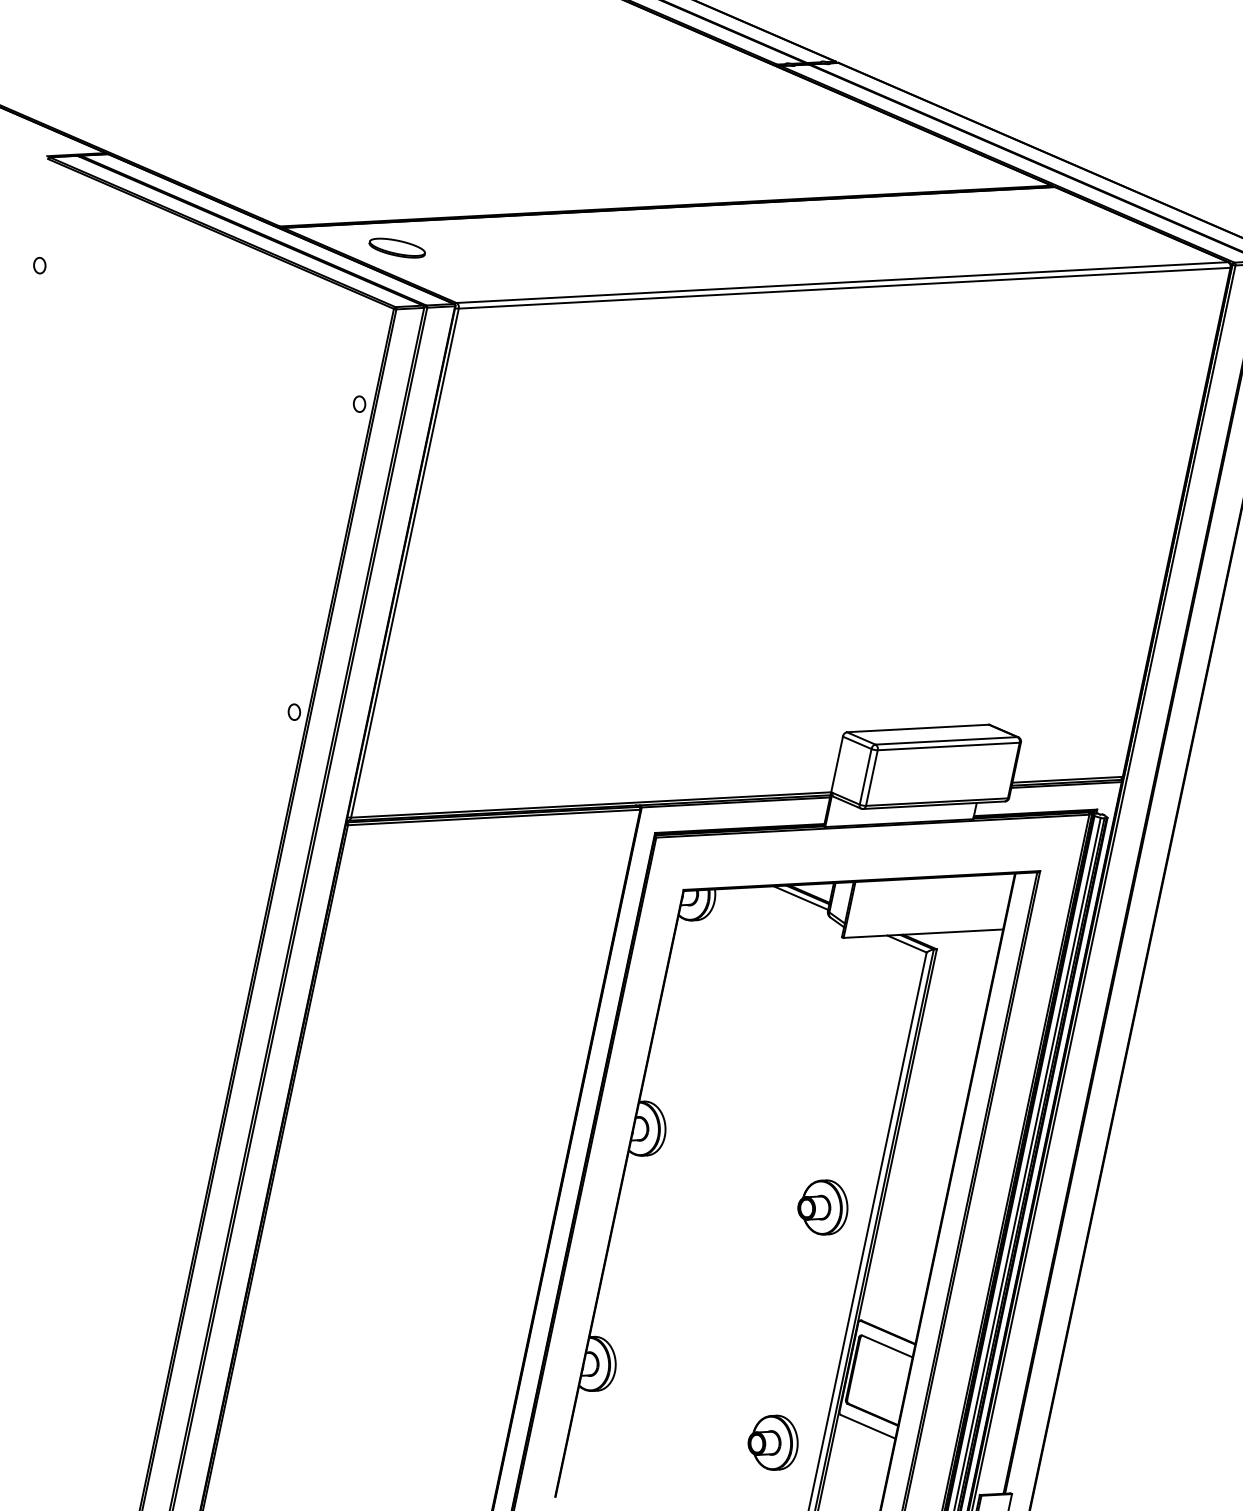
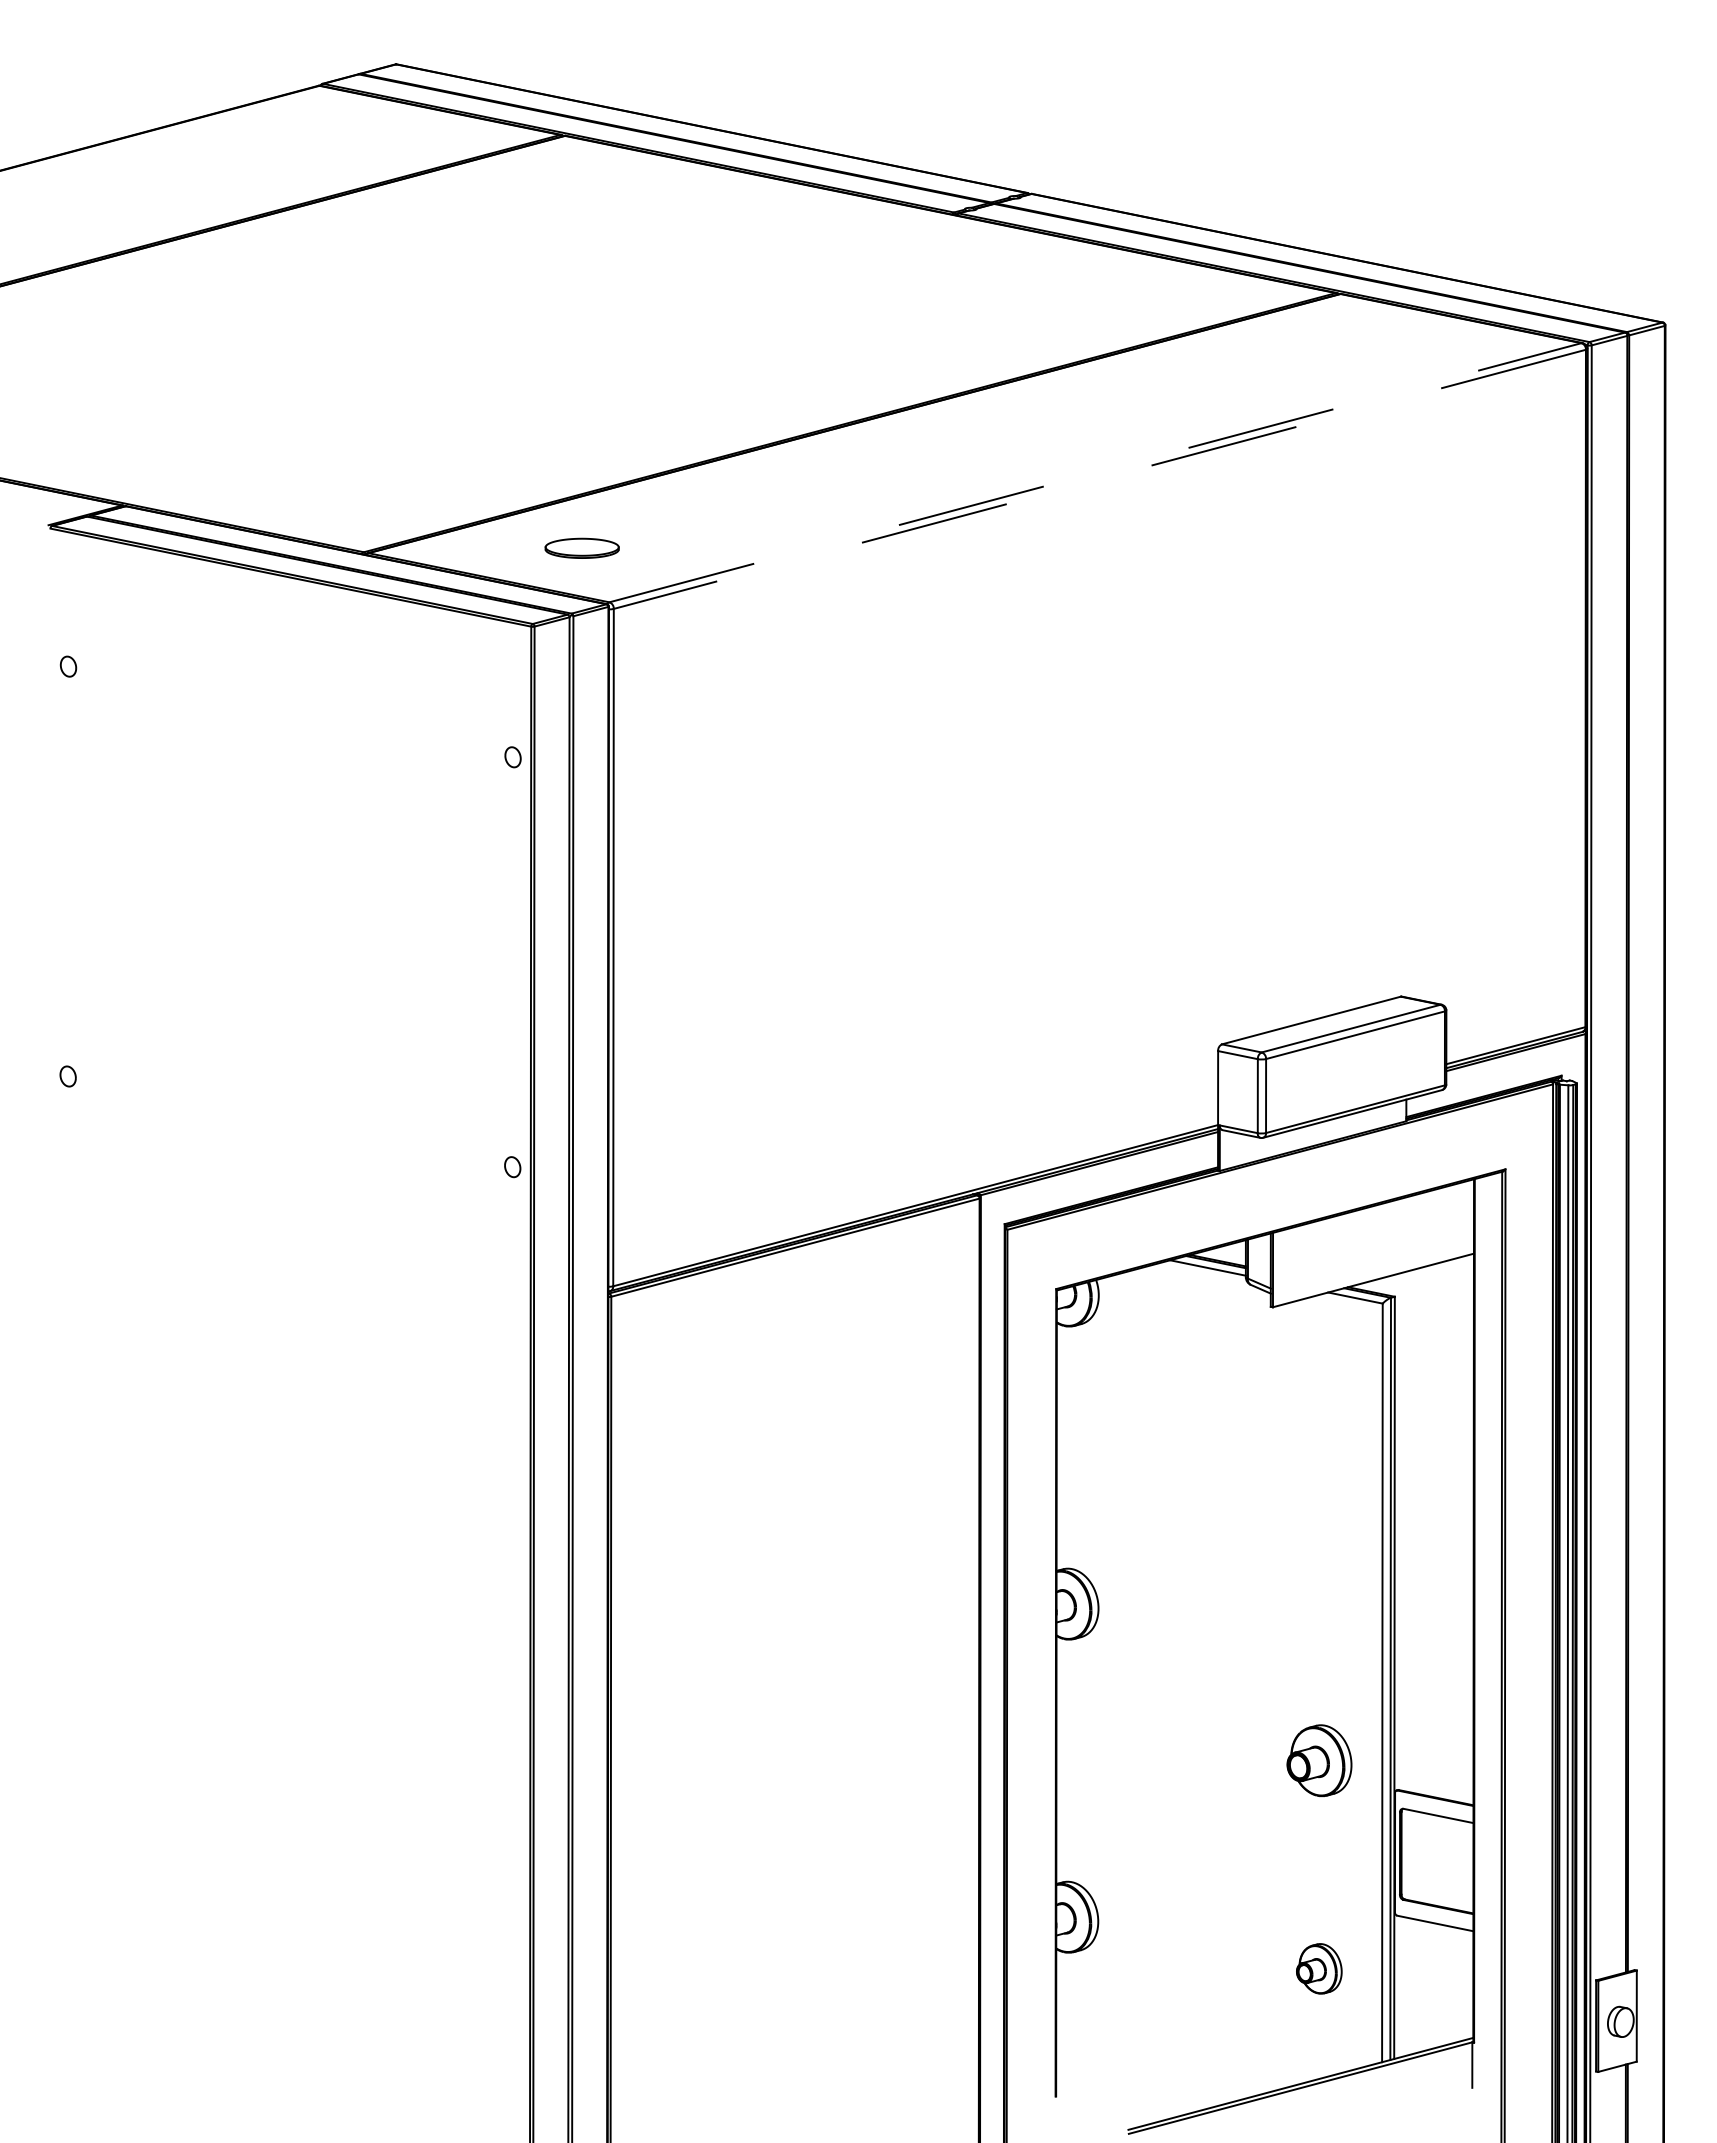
part: (396, 247) -> (581, 547), moved
line: (842, 282) -> (1095, 472), solid -> dashed
line: (844, 288) -> (1099, 479), solid -> dashed
part: (823, 1207) -> (1319, 1760), moved
part: (773, 1442) -> (1319, 1968), size x0.7

